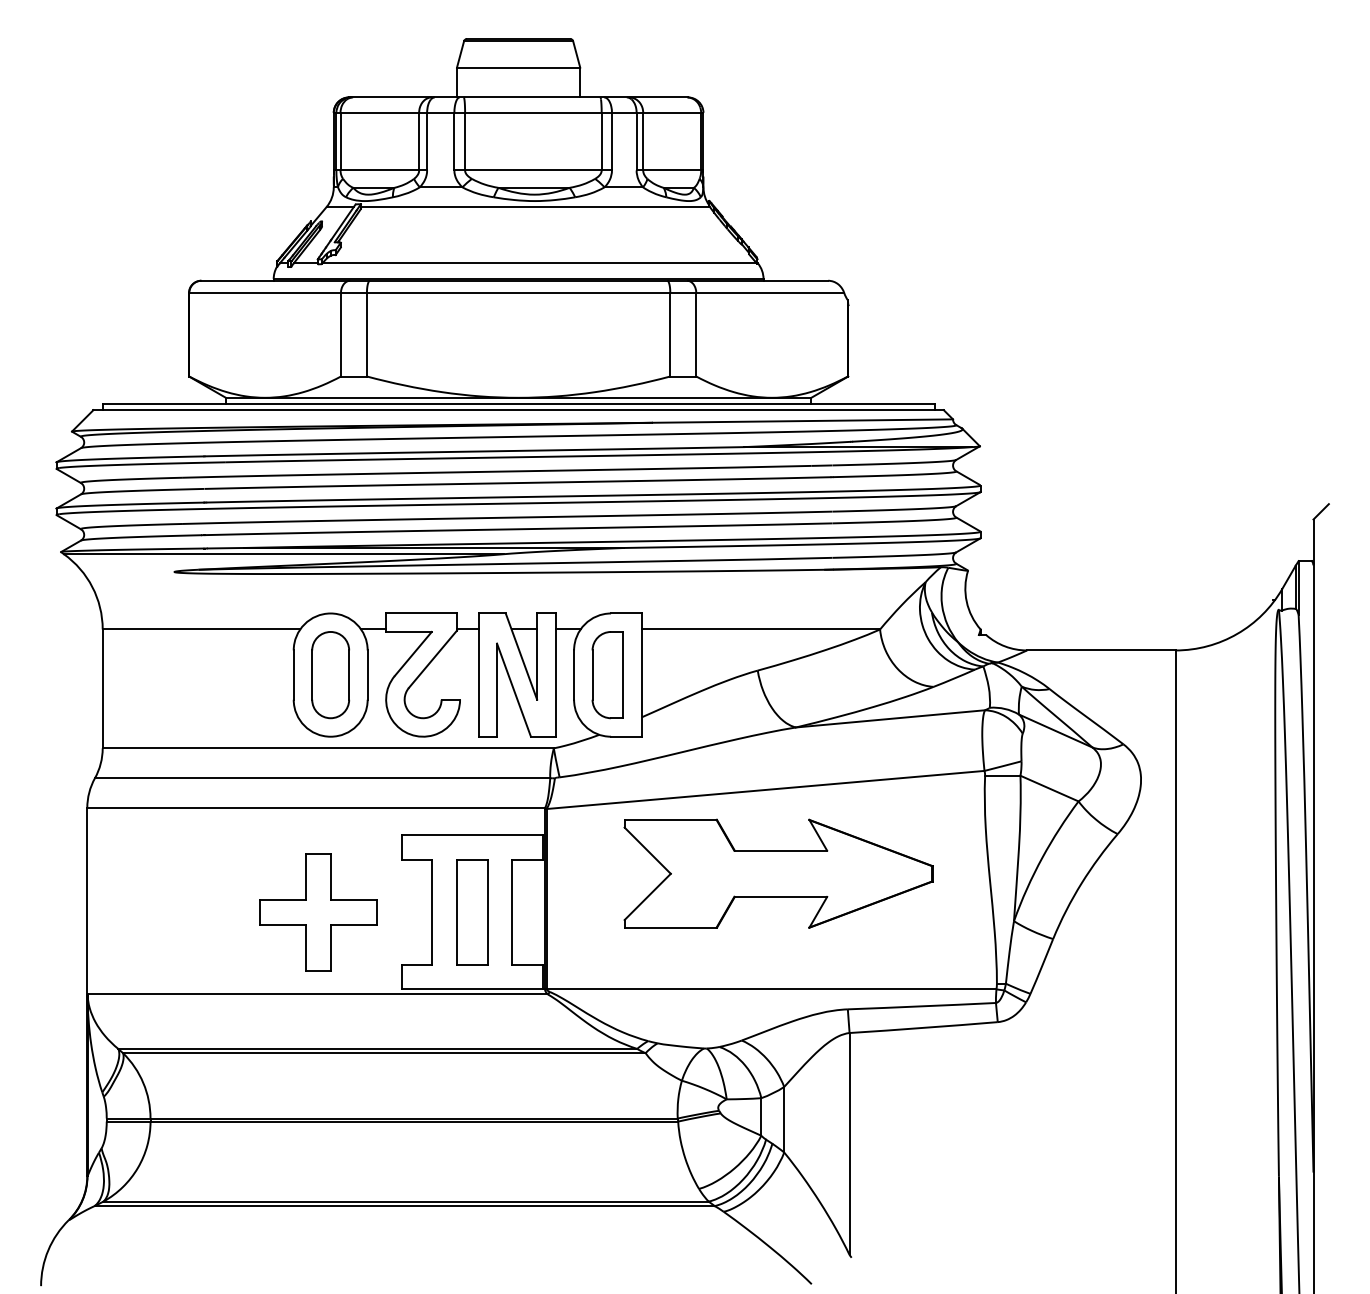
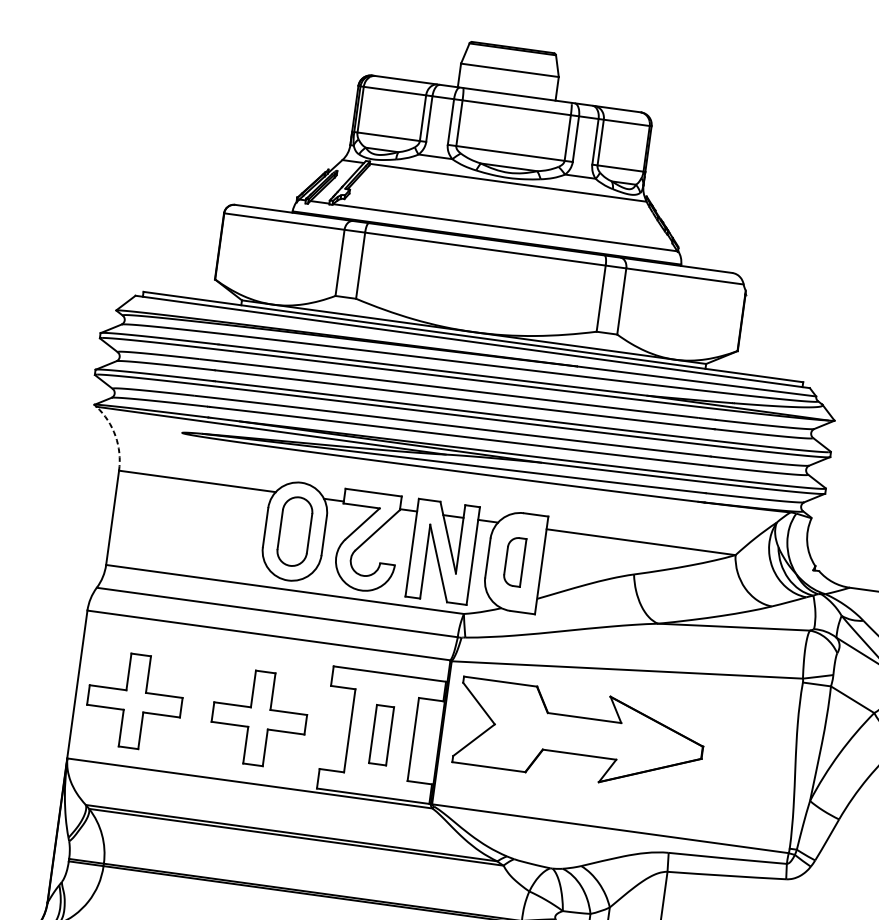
arc: (92, 587) -> (115, 436), solid -> dashed
part: (607, 675) -> (514, 562), size x0.7
part: (778, 873) -> (580, 735), moved
part: (161, 912) -> (134, 701), added
part: (472, 912) -> (381, 735), size x0.7

